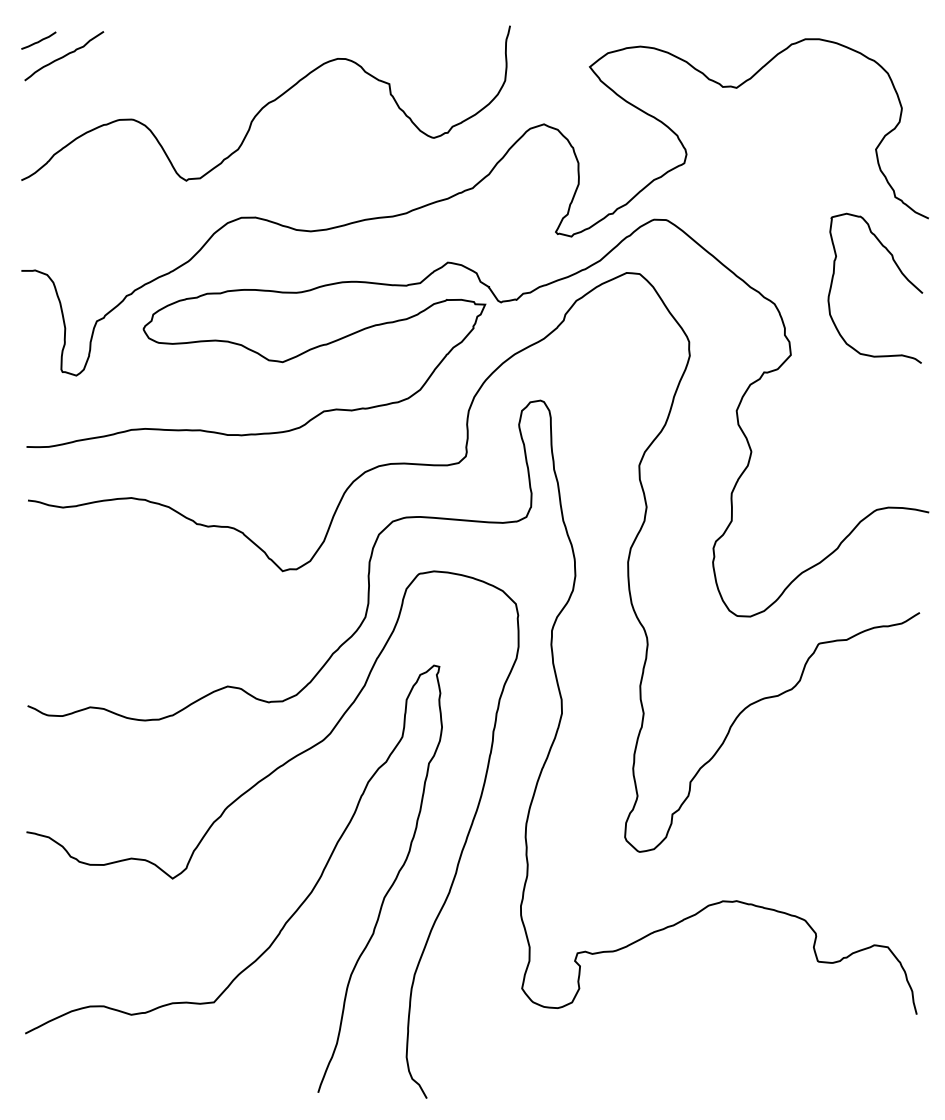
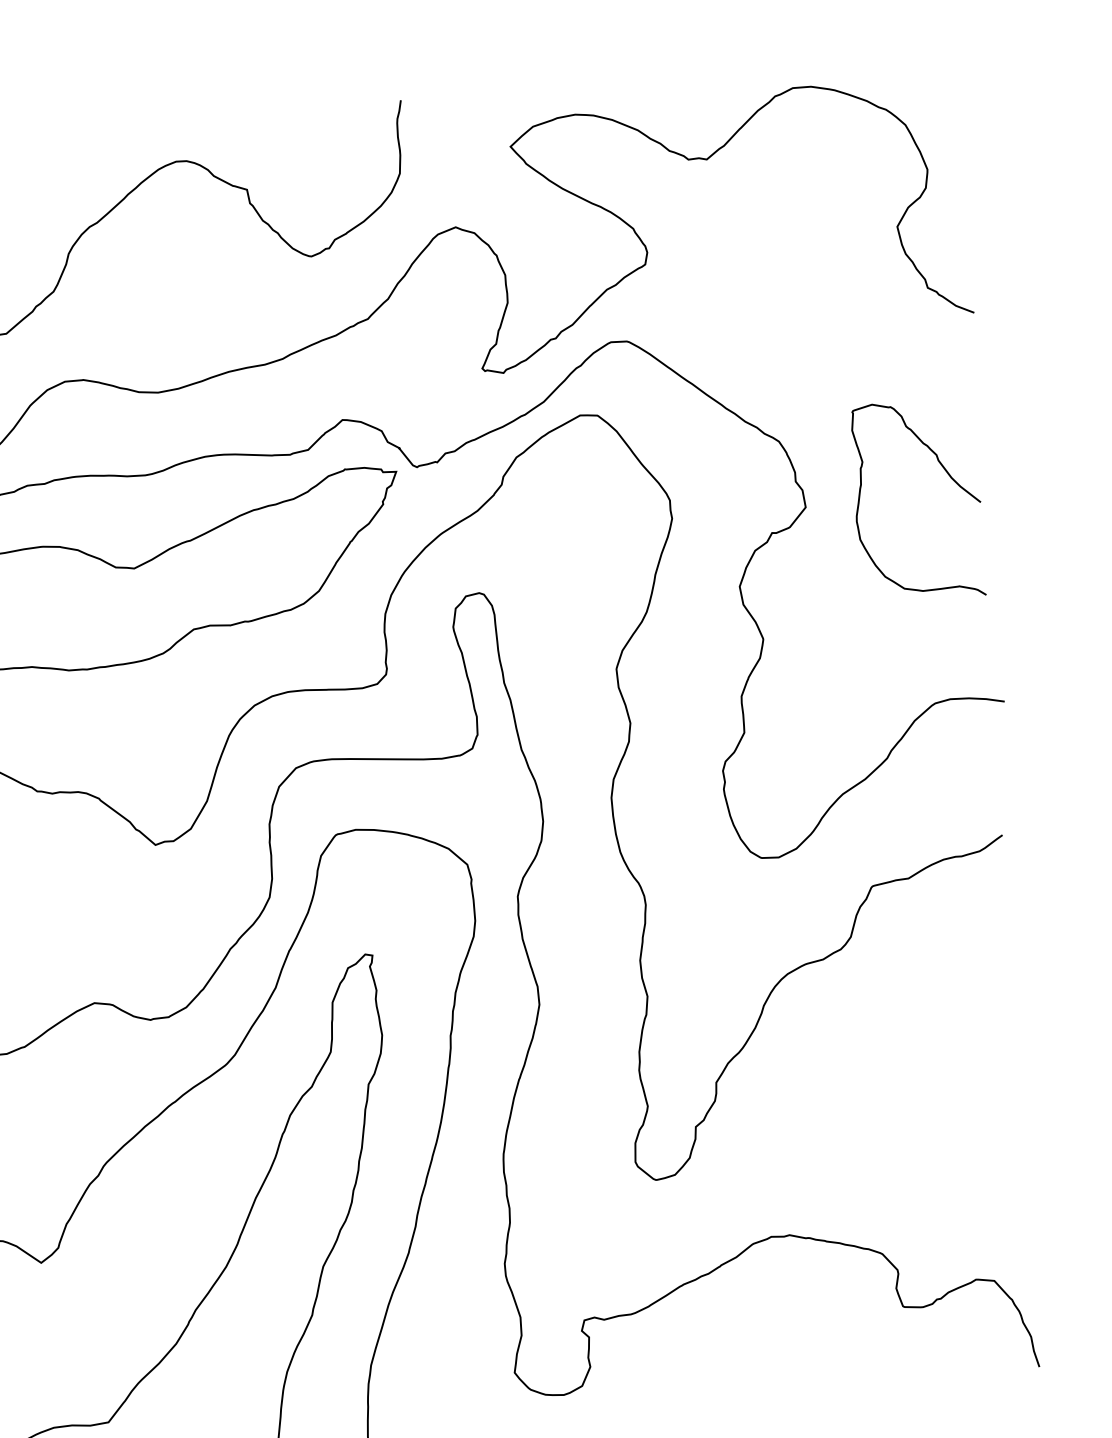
curve: (899, 271) -> (947, 475), moved

